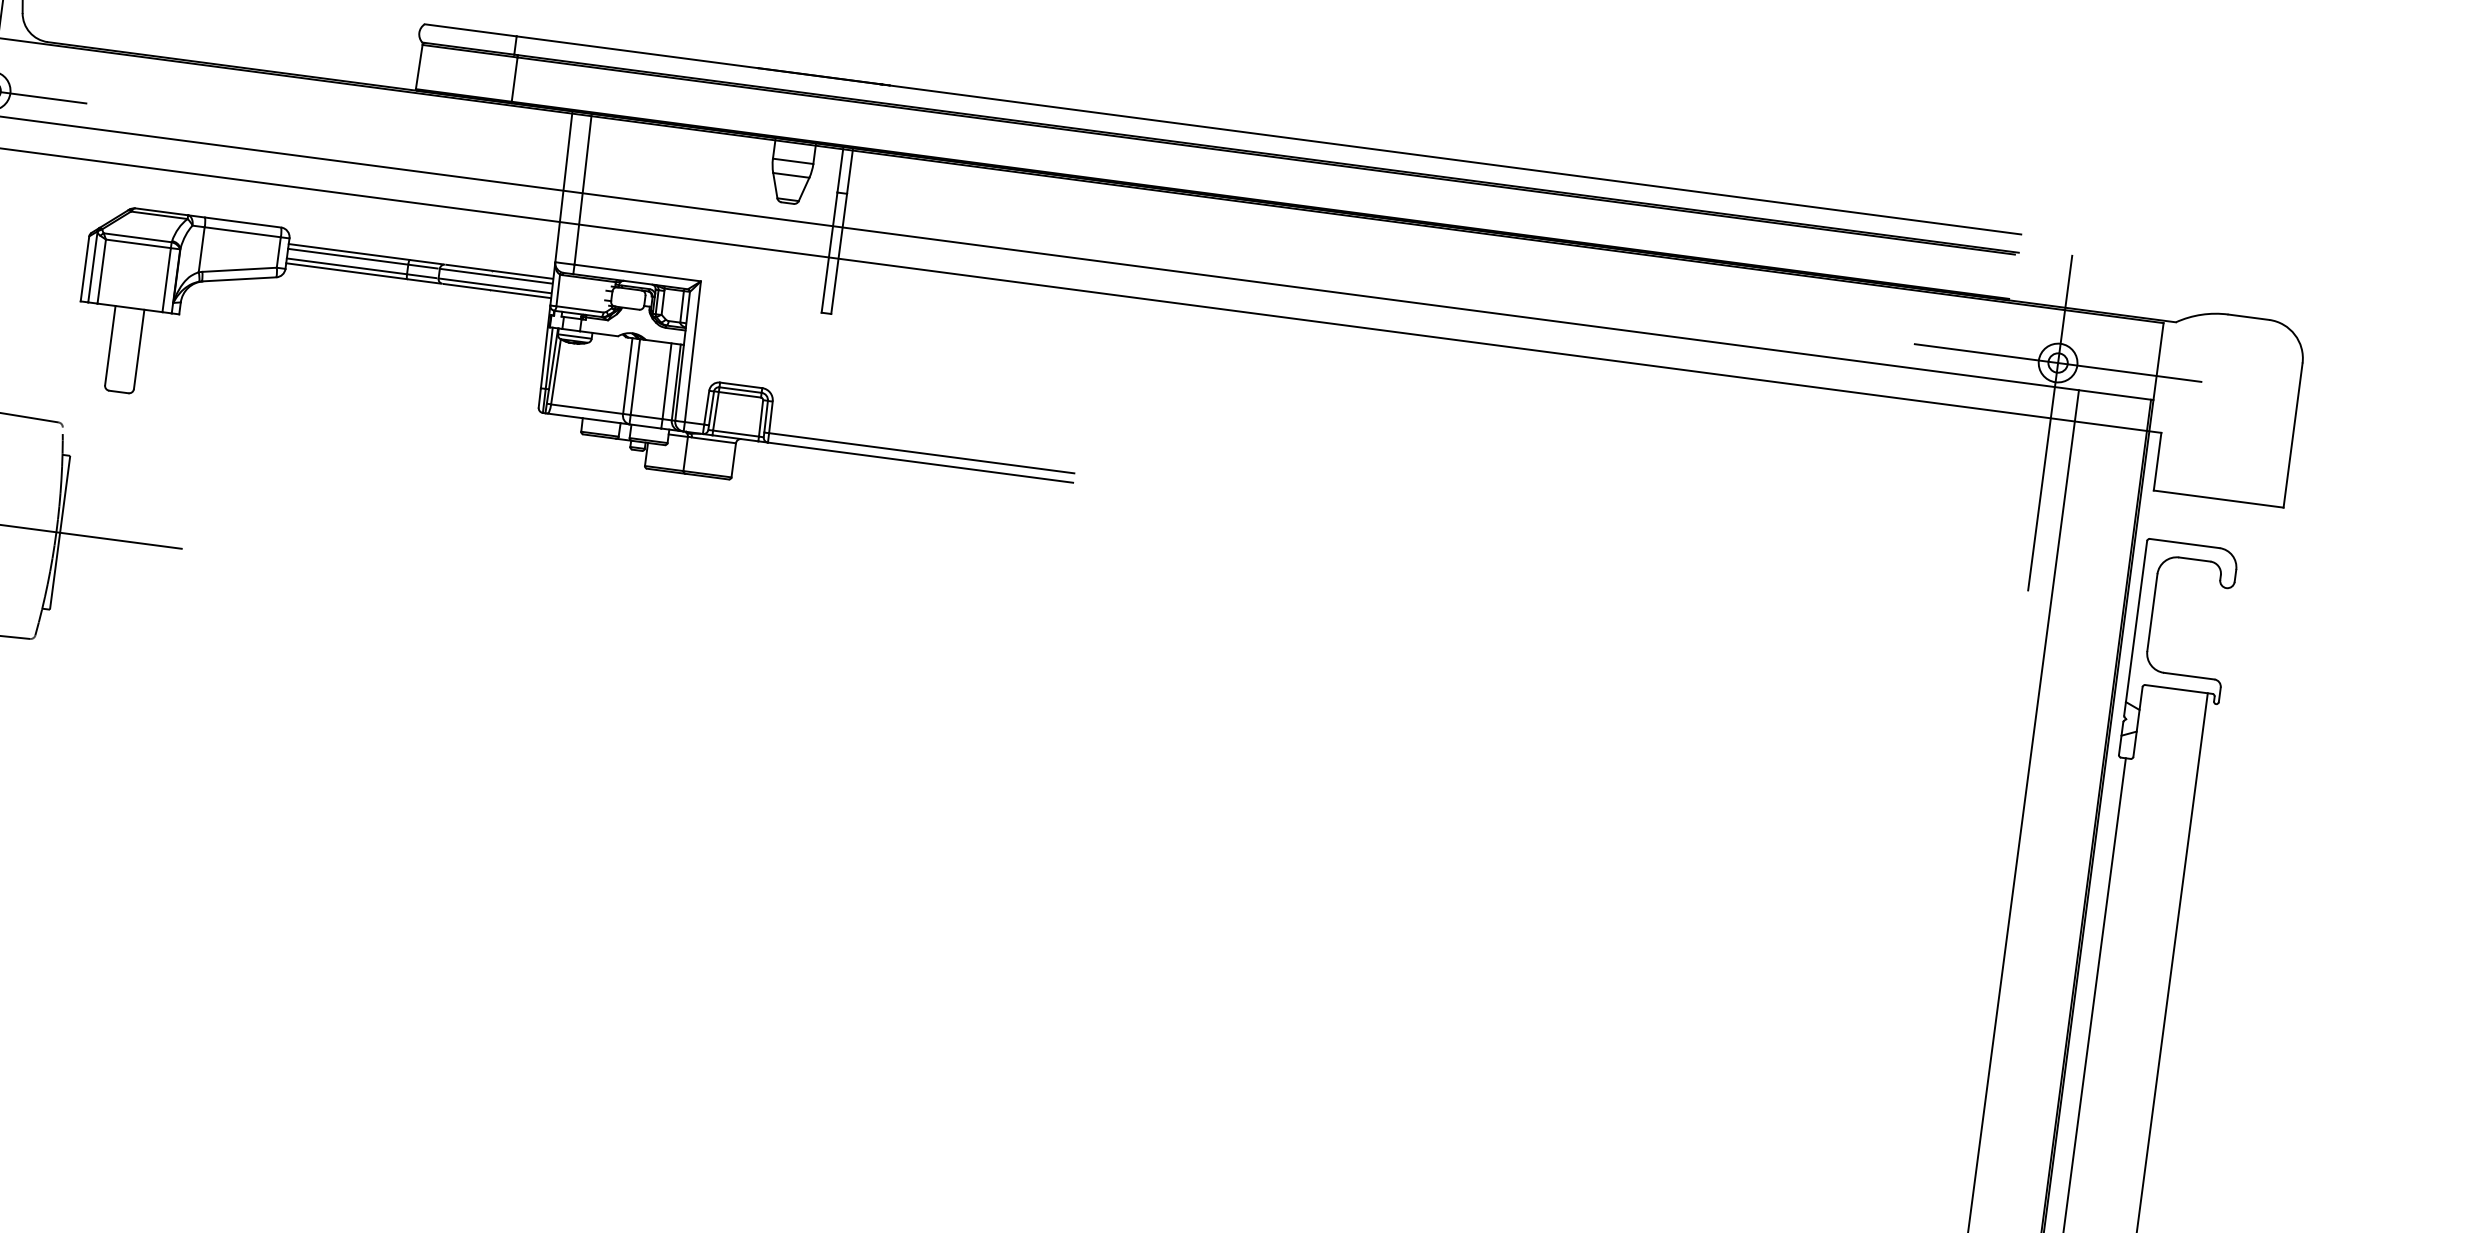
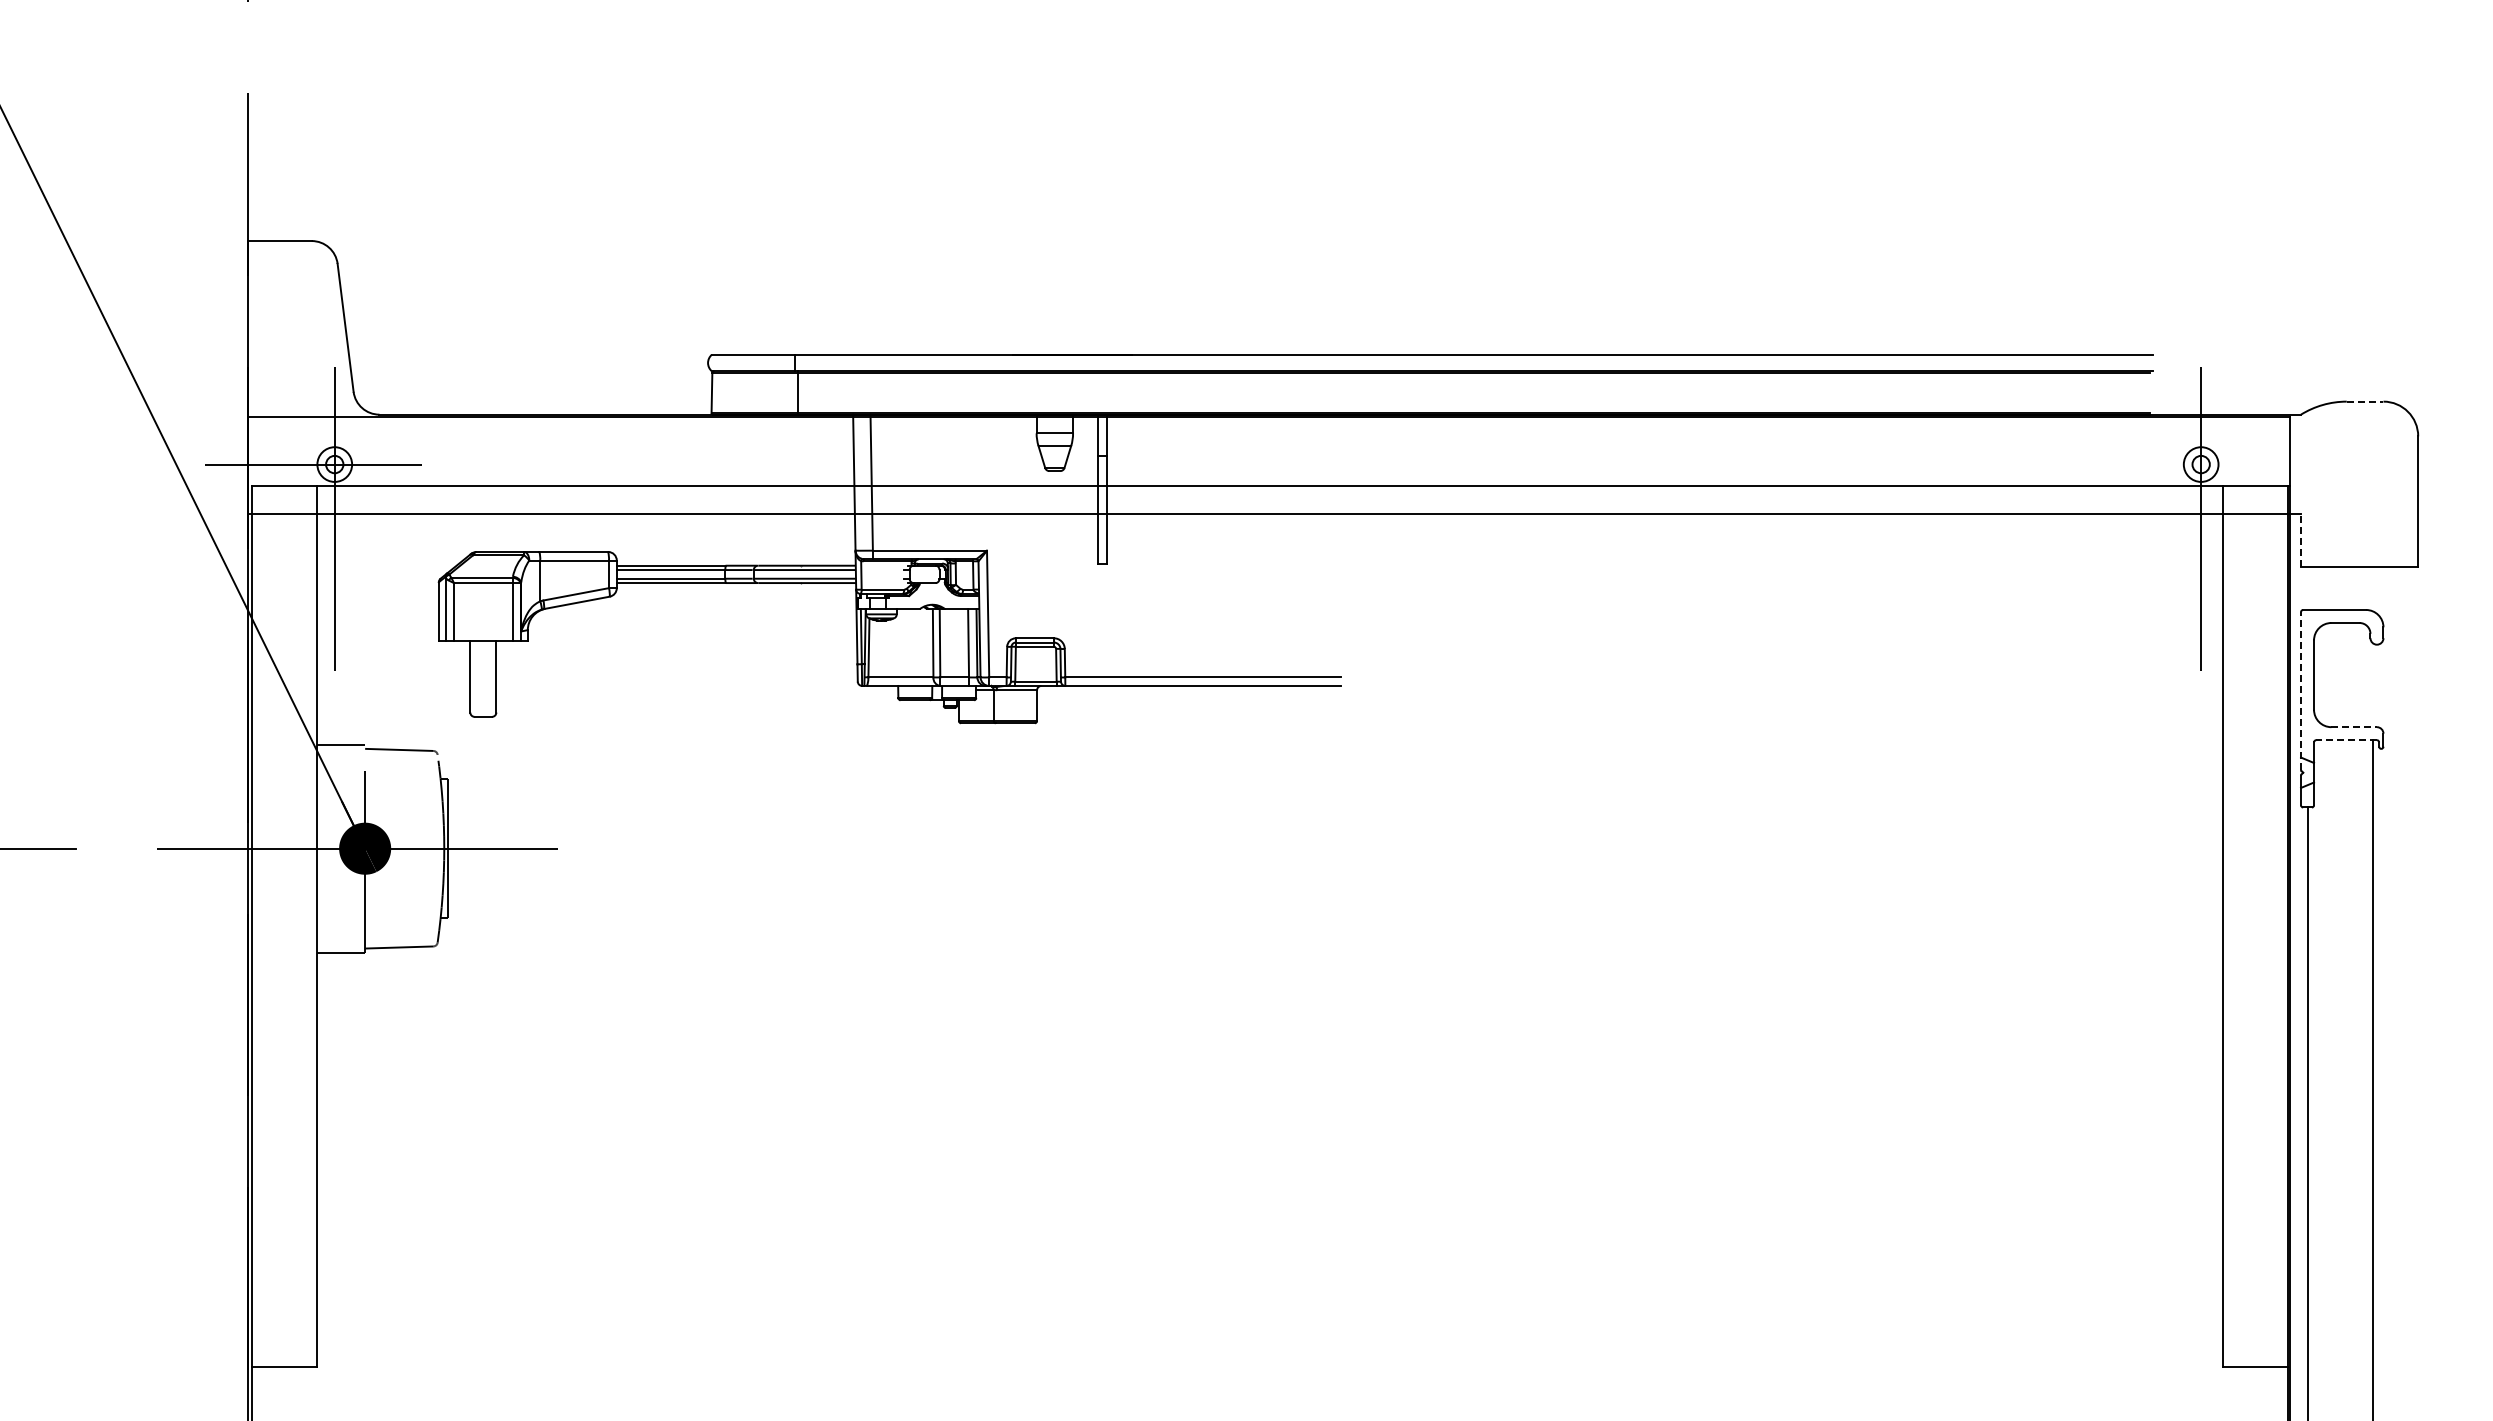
line: (2249, 317) -> (2365, 401), solid -> dashed
line: (2057, 362) -> (2200, 464), removed
line: (2158, 461) -> (2301, 540), solid -> dashed
line: (2136, 627) -> (2301, 690), solid -> dashed
line: (2189, 676) -> (2354, 727), solid -> dashed
line: (2178, 689) -> (2346, 740), solid -> dashed

